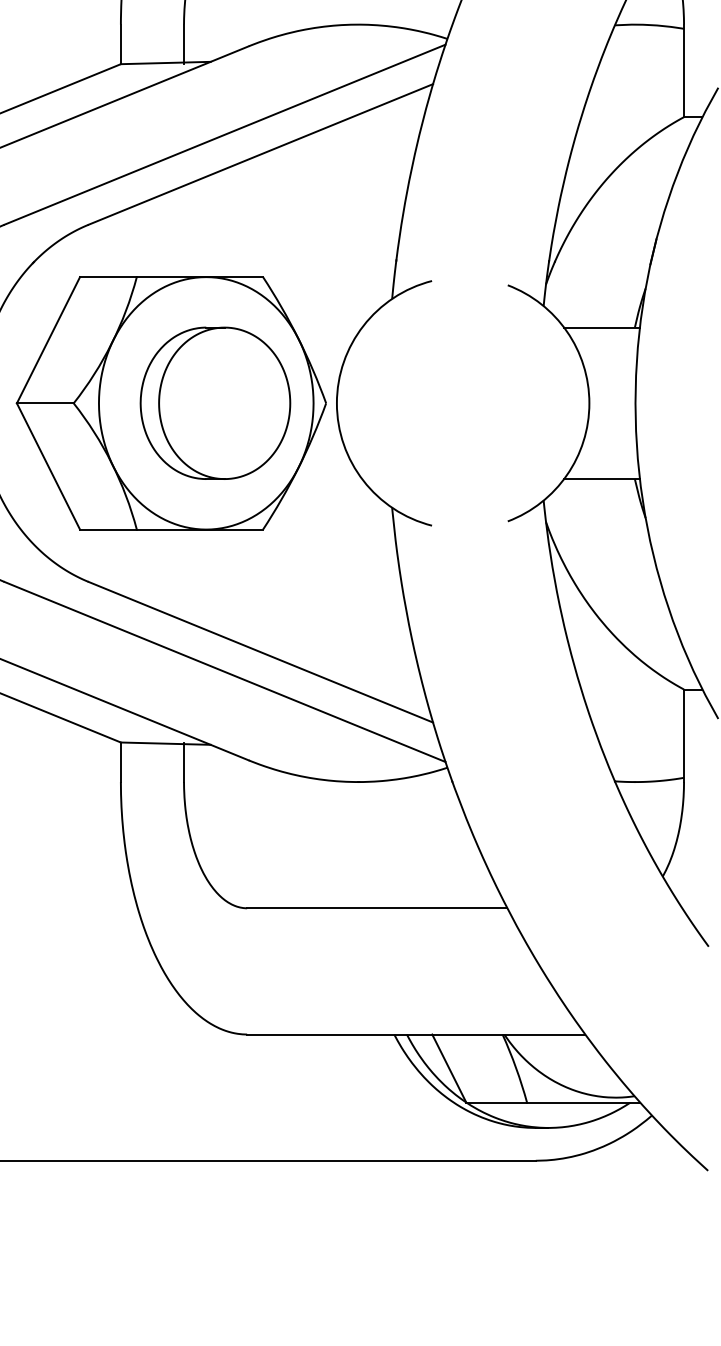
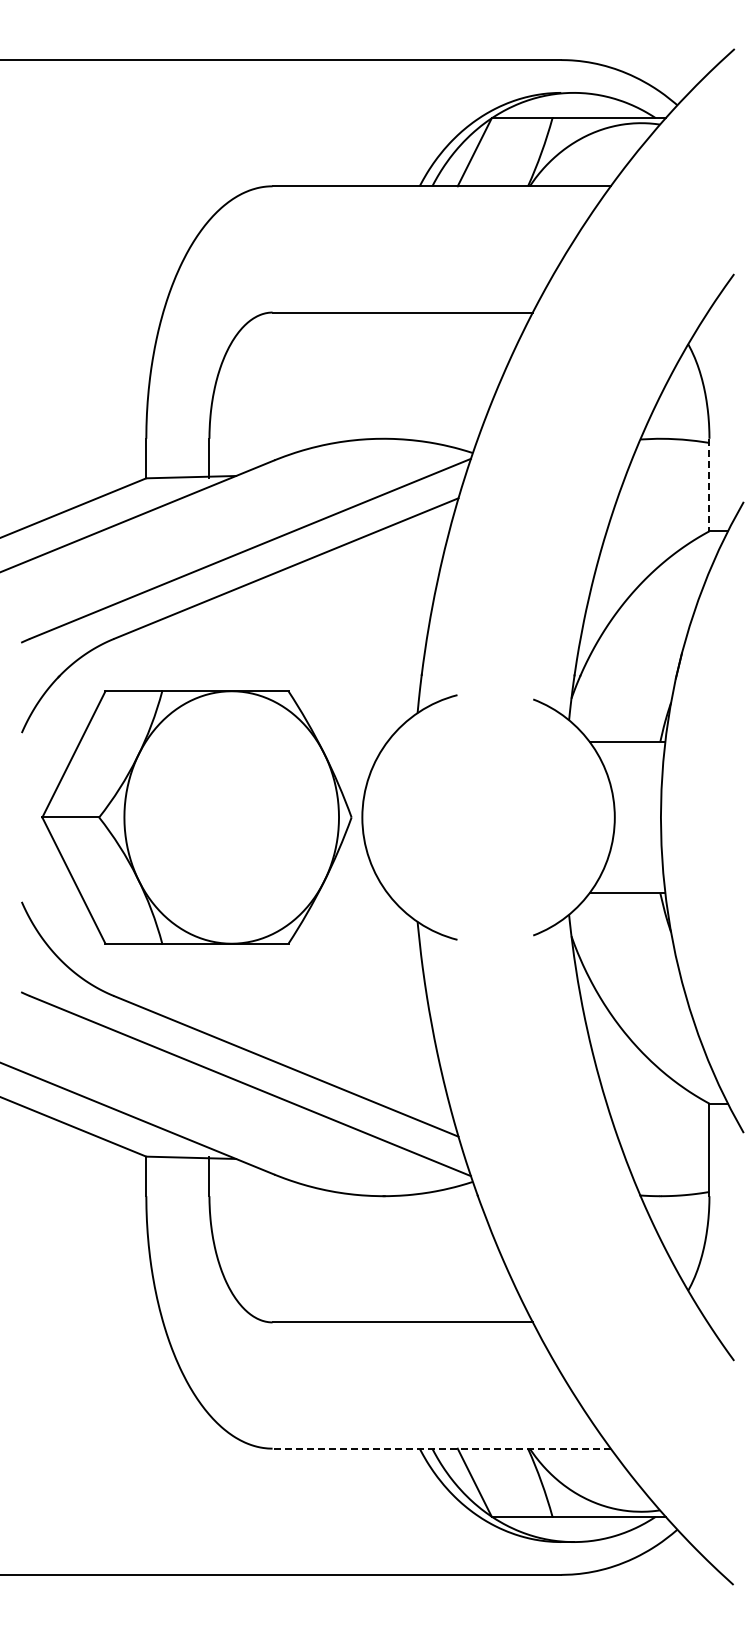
line: (684, 71) -> (709, 485), solid -> dashed
part: (215, 403) -> (240, 817), removed
line: (416, 1034) -> (441, 1448), solid -> dashed

